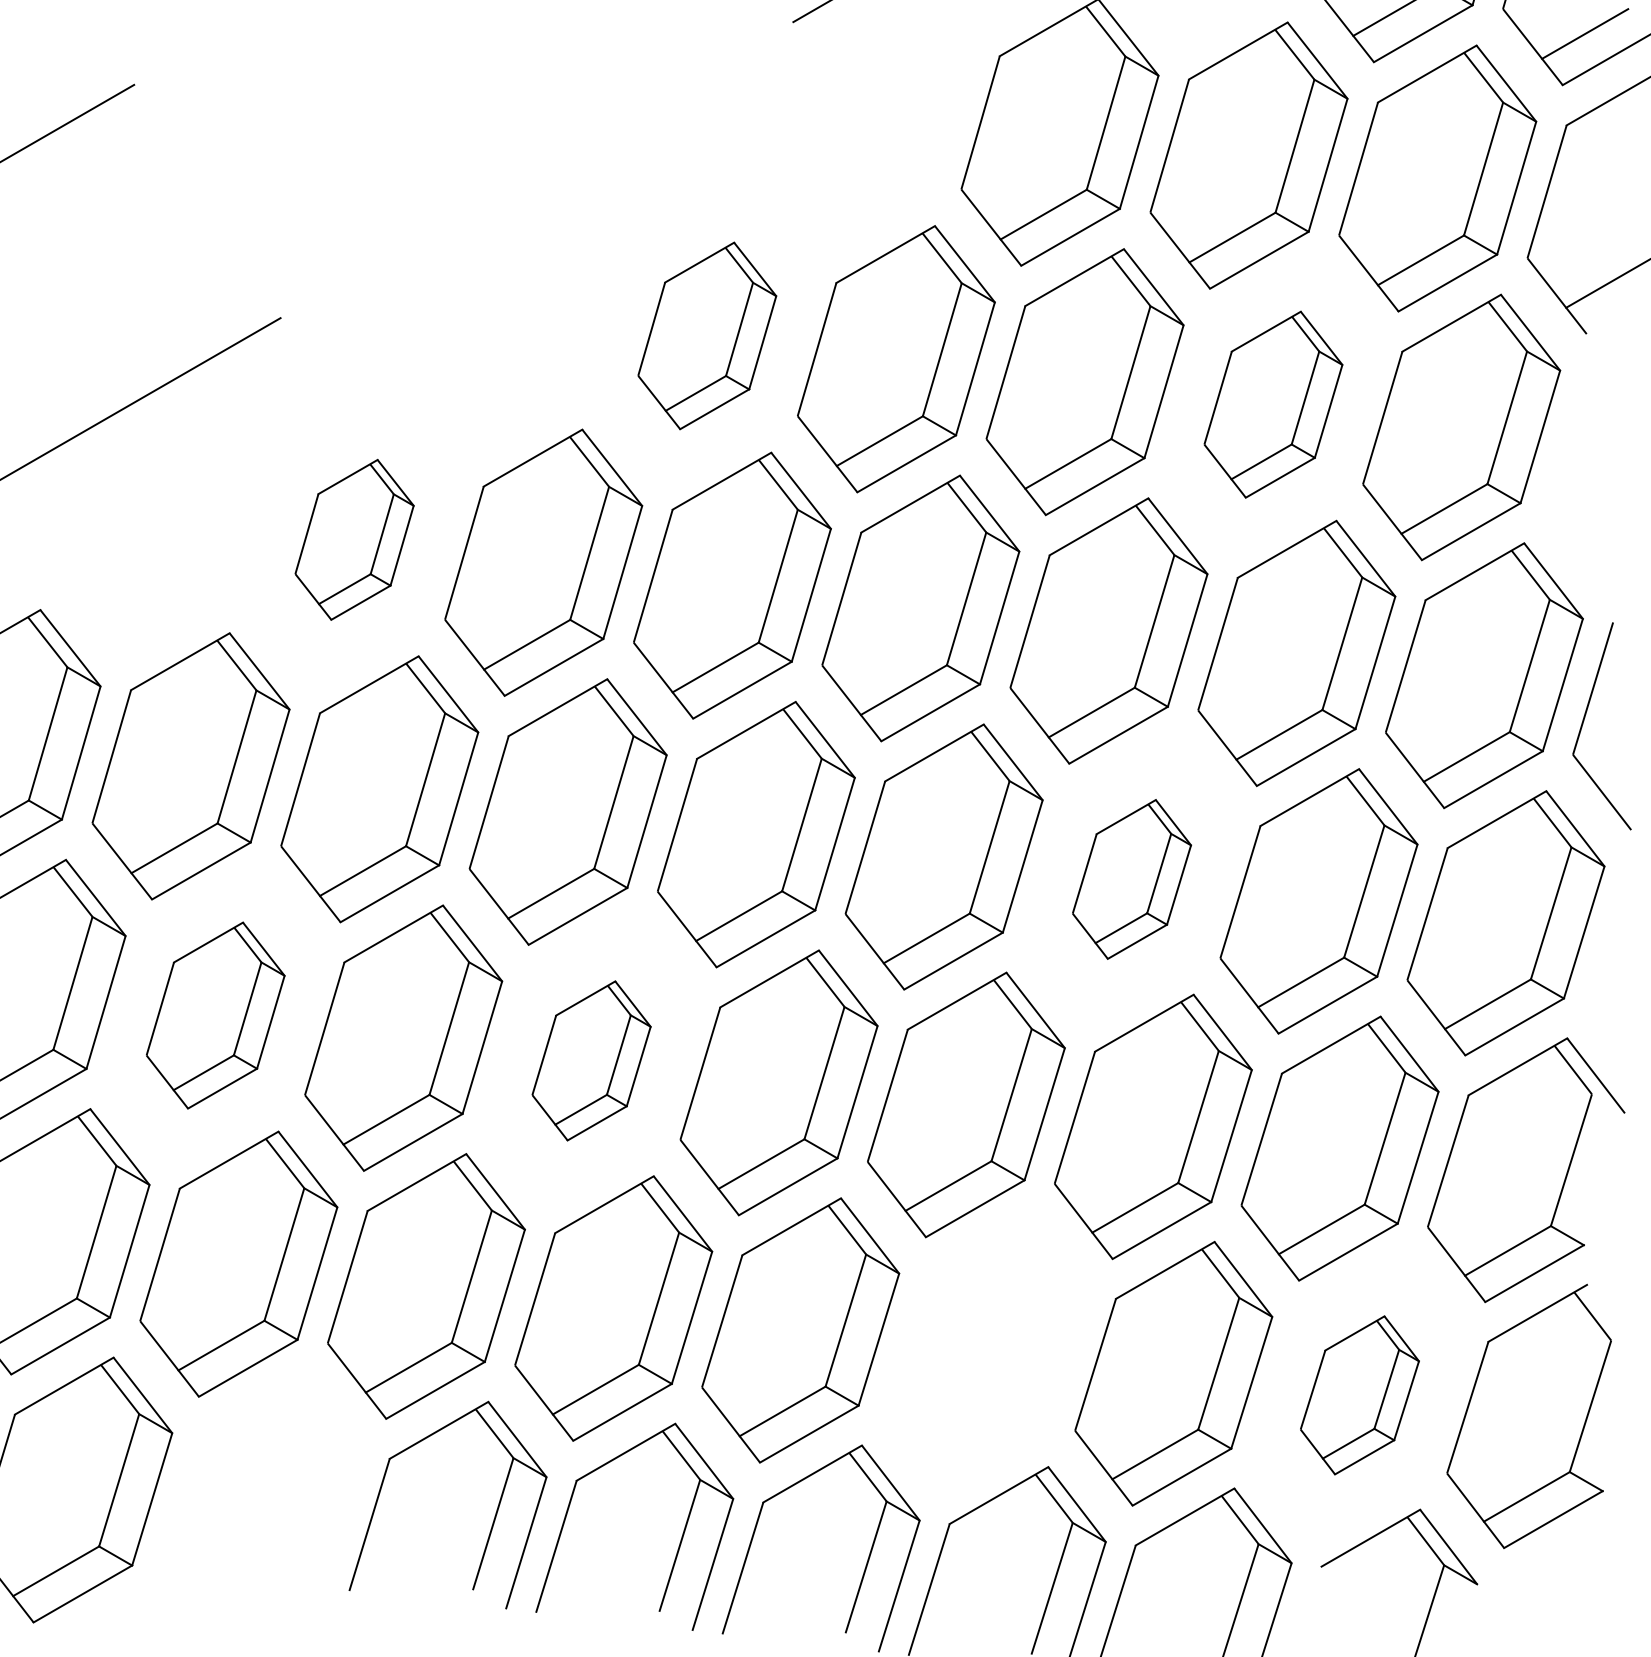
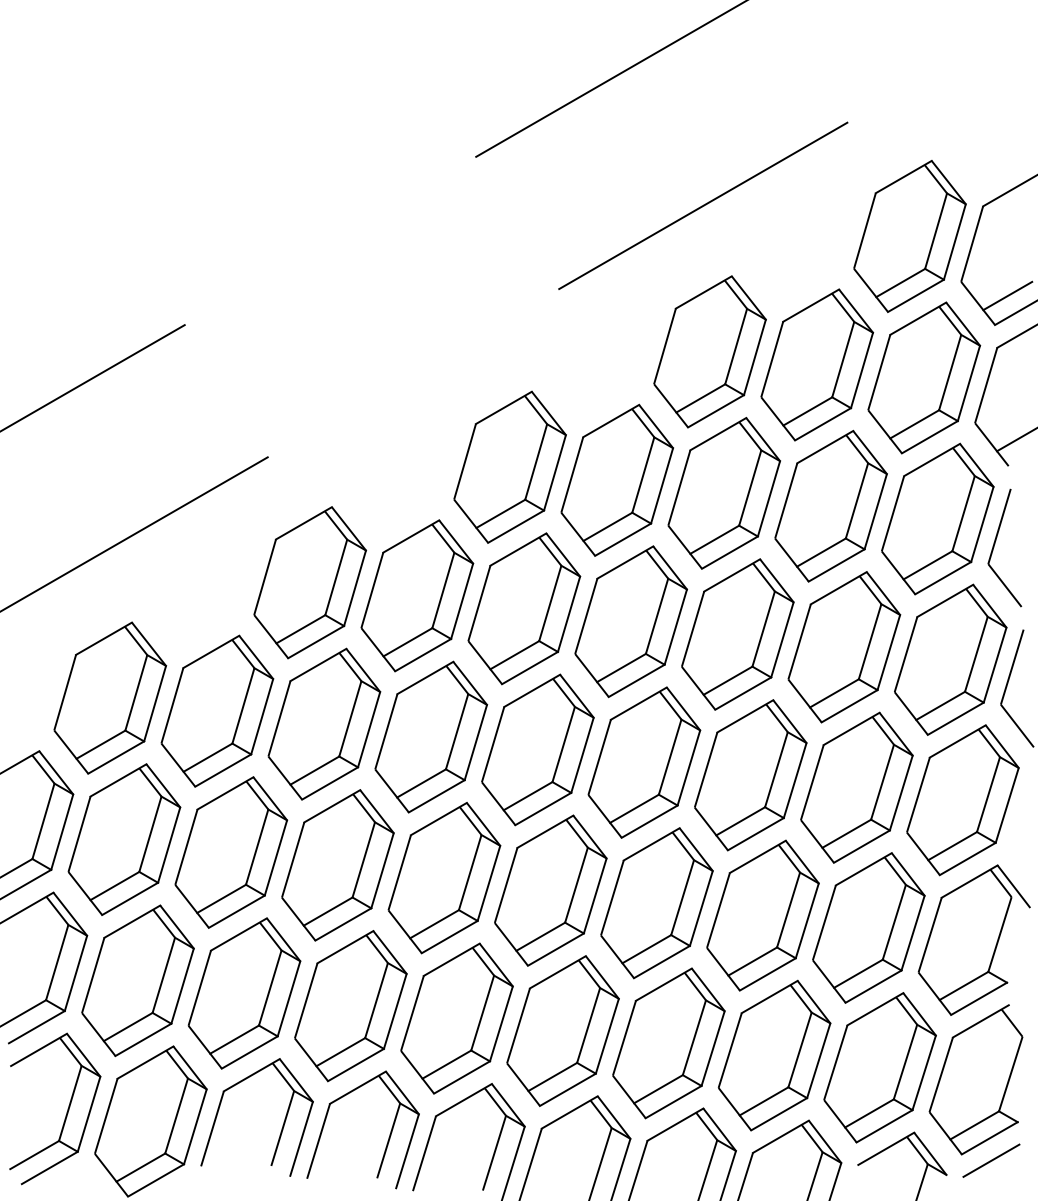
part: (706, 334) -> (509, 466), size x1.43
part: (1272, 403) -> (830, 505), size x1.43
part: (1563, 472) -> (995, 544), added
part: (353, 539) -> (309, 582), size x1.67
part: (1131, 879) -> (750, 775), size x1.67
part: (215, 1015) -> (231, 852), size x1.43
part: (591, 1061) -> (444, 878), size x1.67
part: (986, 1352) -> (668, 1043), added
part: (1358, 1394) -> (879, 1067), size x1.67
part: (305, 1497) -> (282, 1125), added
line: (1556, 1558) -> (991, 1160), added

